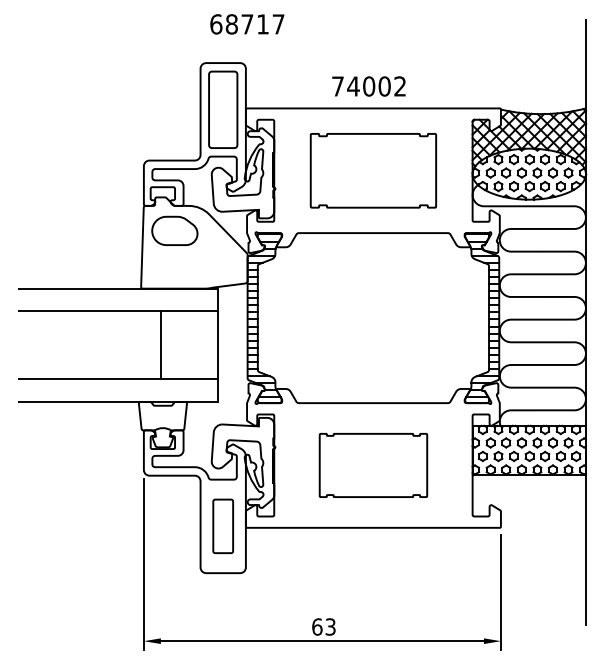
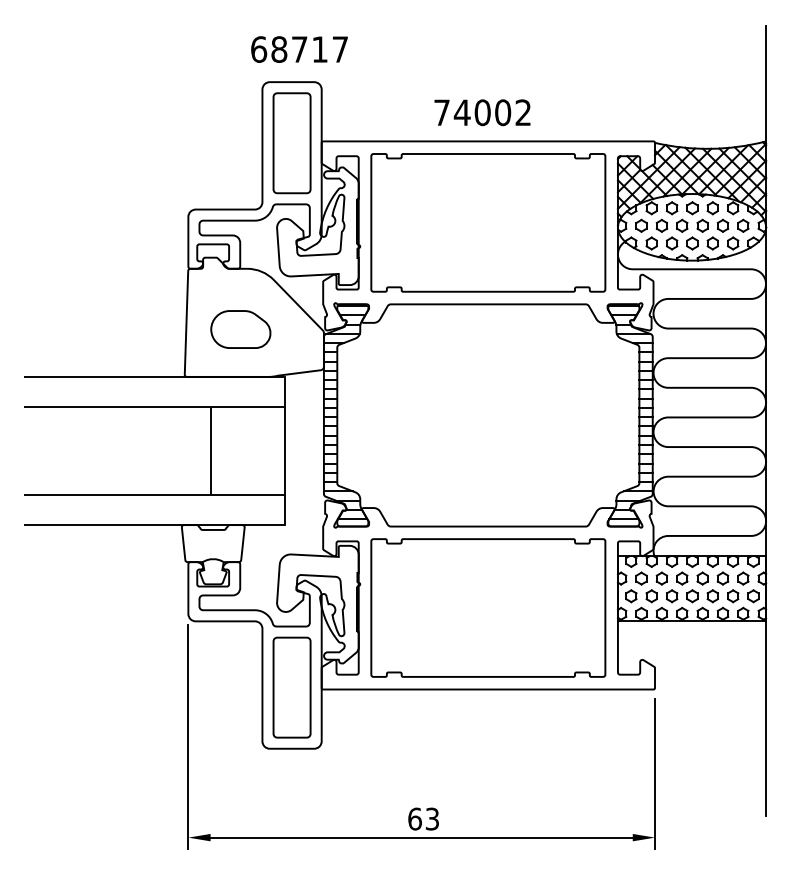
text: (247, 24) -> (299, 49), moved
part: (373, 170) -> (488, 222), size x1.43
part: (174, 230) -> (240, 329), moved
part: (373, 465) -> (488, 607), size x1.67
part: (222, 526) -> (291, 687), size x1.43

